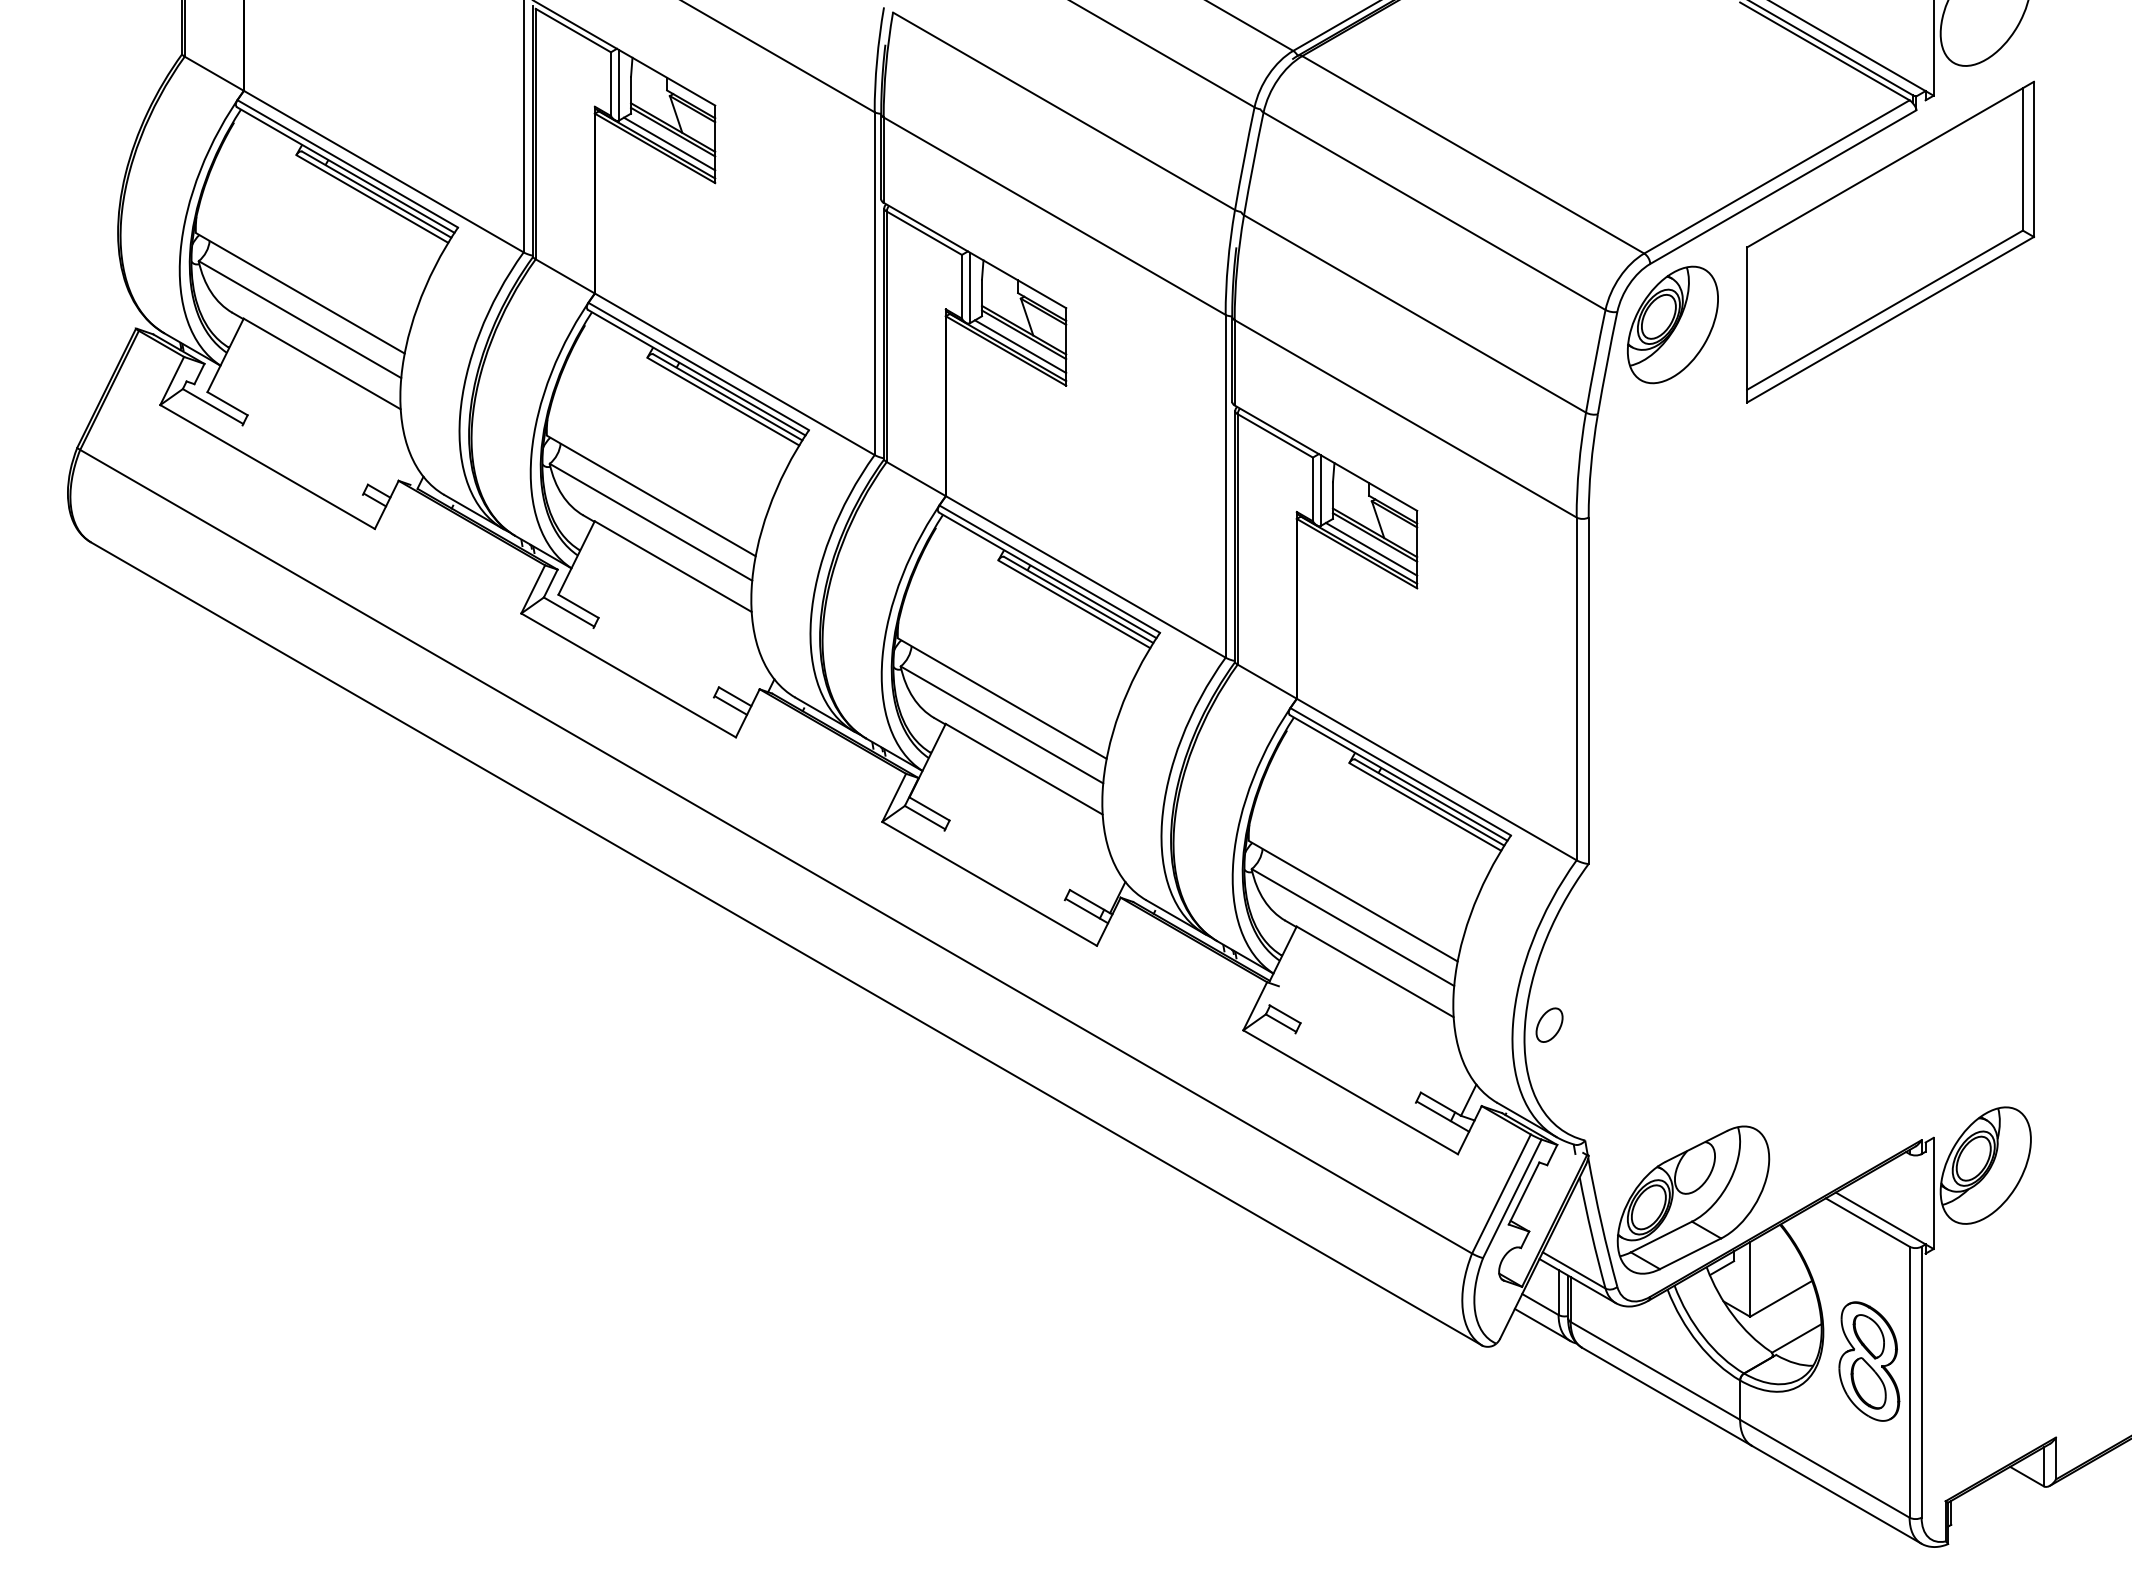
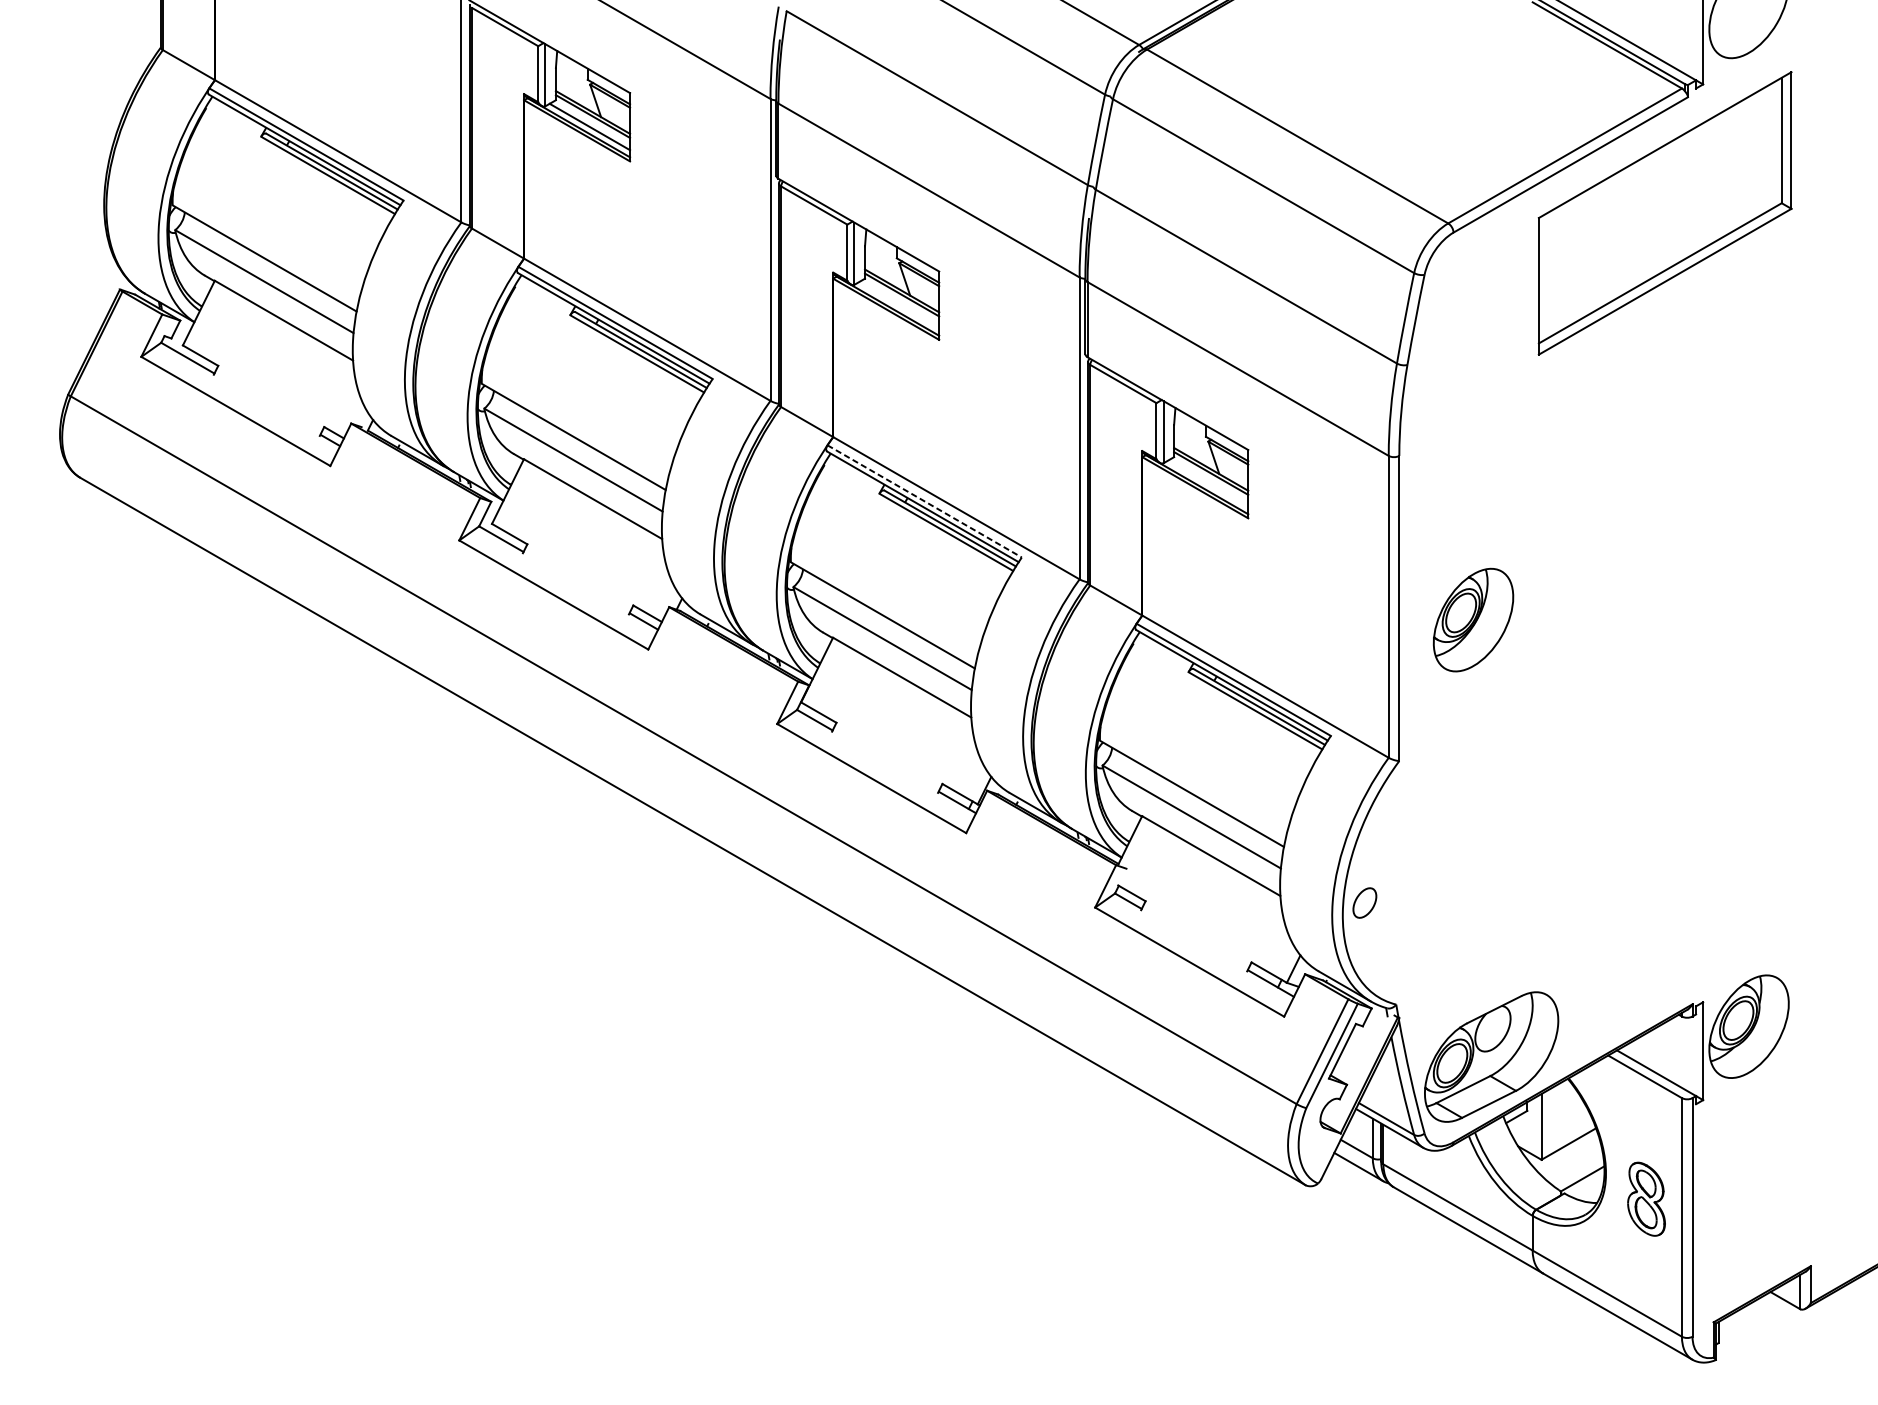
part: (1672, 324) -> (1473, 619), moved
line: (1020, 346) -> (898, 305), removed
line: (1371, 548) -> (1208, 483), removed
line: (1050, 569) -> (925, 501), solid -> dashed
part: (1869, 1361) -> (1646, 1199), size x0.7

